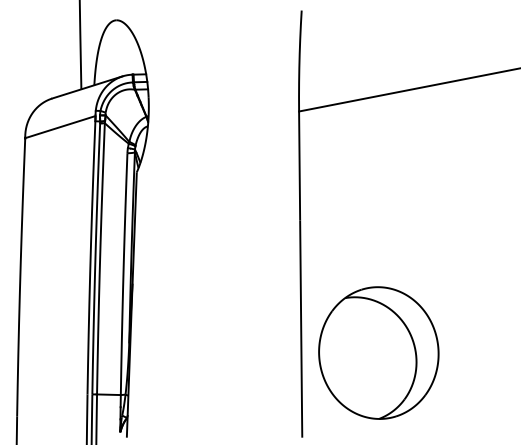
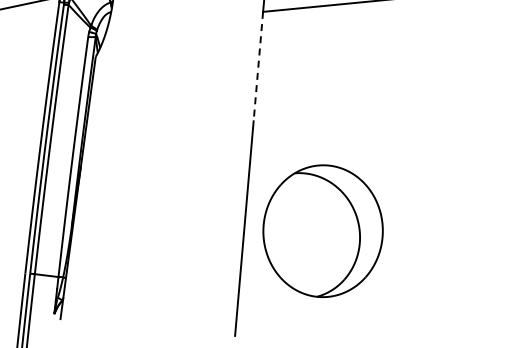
line: (299, 165) -> (258, 65), solid -> dashed
part: (378, 352) -> (322, 230), moved

